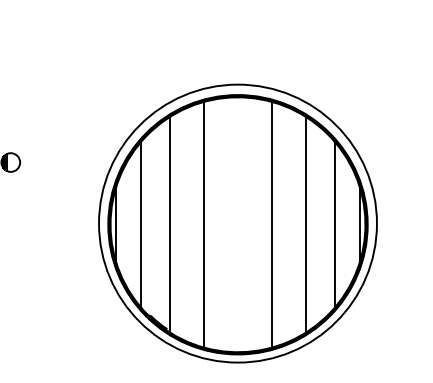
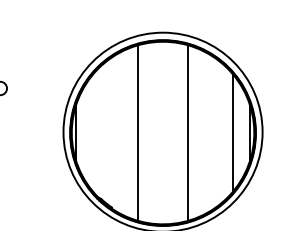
line: (140, 224) -> (93, 132), removed
line: (170, 224) -> (114, 132), removed
line: (305, 224) -> (211, 132), removed

